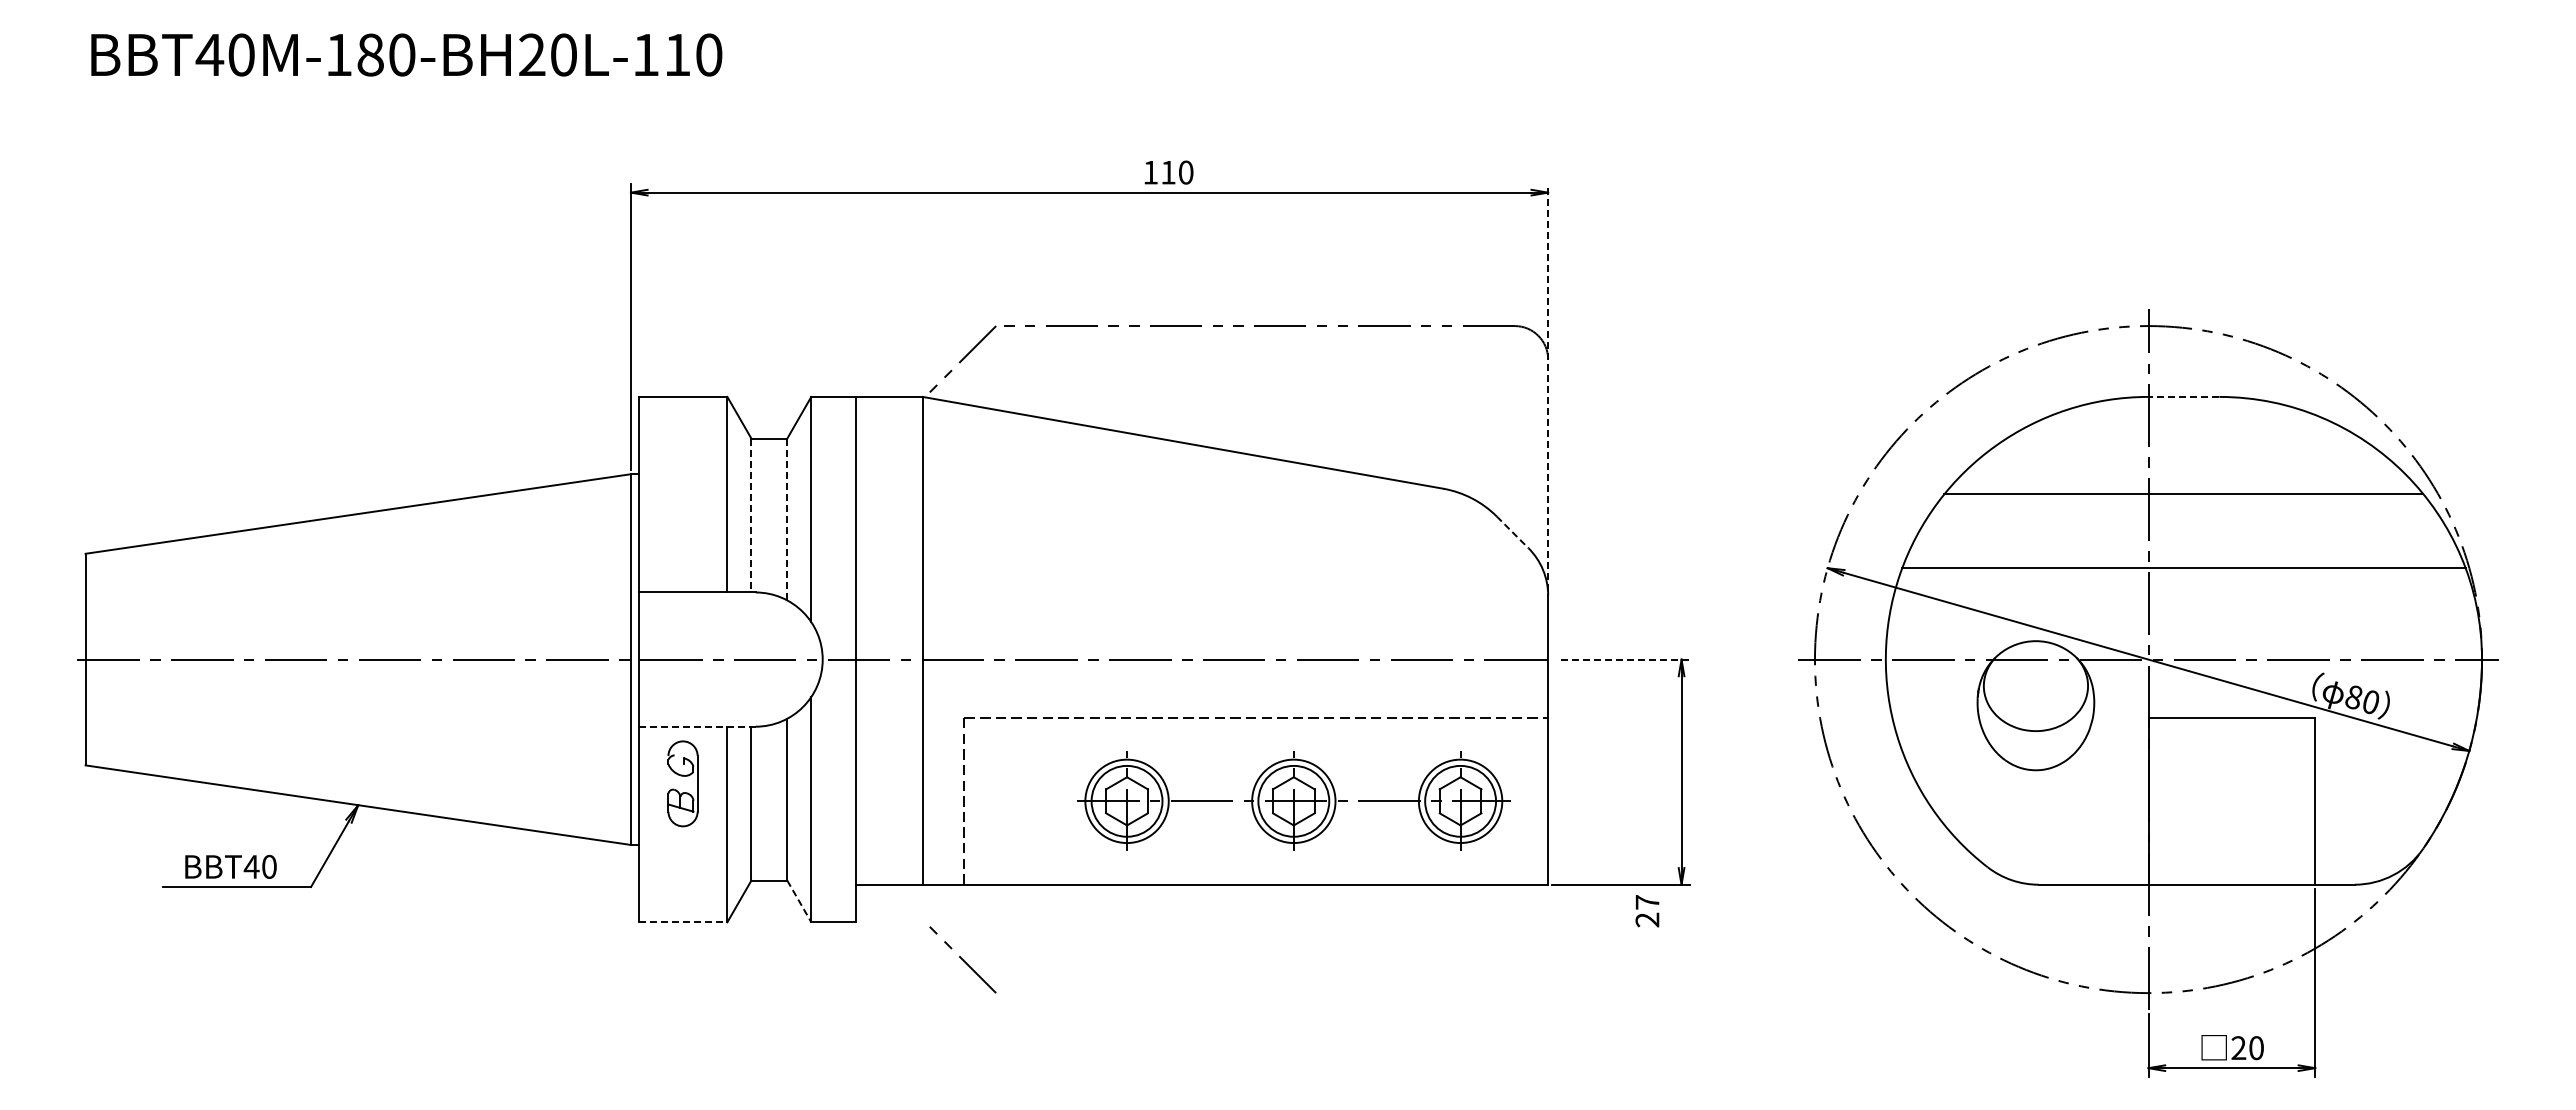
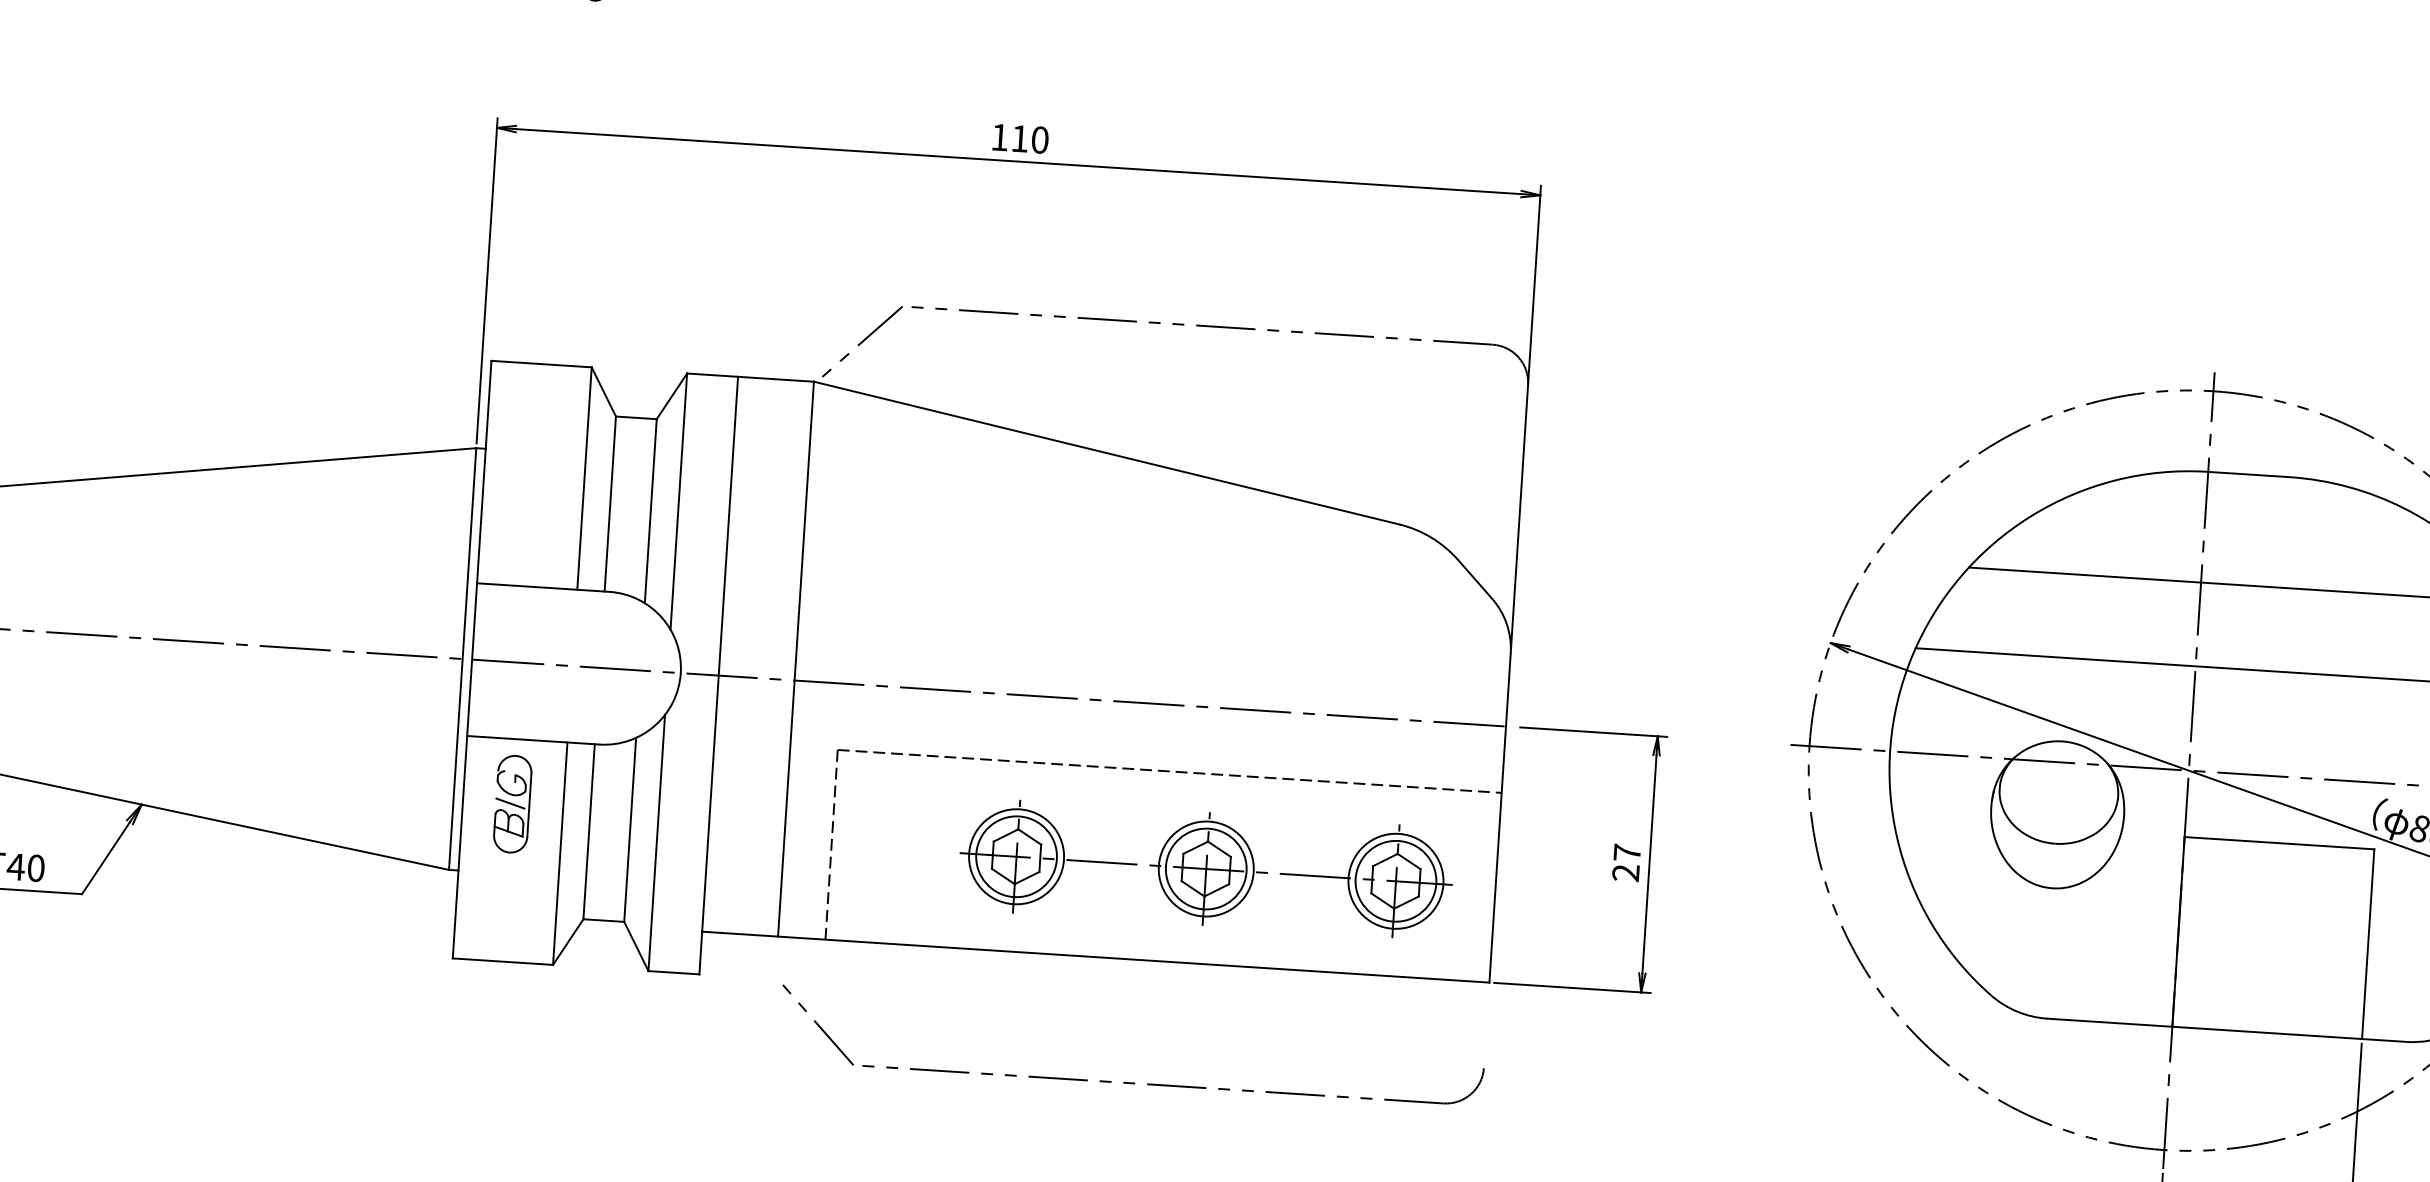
text: (1168, 172) -> (1020, 138), moved
line: (1548, 387) -> (1526, 417), dashed -> solid
line: (2183, 396) -> (2248, 473), dashed -> solid
line: (751, 515) -> (610, 503), dashed -> solid
line: (787, 519) -> (651, 511), dashed -> solid
line: (1512, 532) -> (1474, 579), dashed -> solid
line: (1625, 659) -> (1593, 732), dashed -> solid
line: (696, 726) -> (532, 739), dashed -> solid
line: (680, 783) -> (509, 803), added
line: (799, 901) -> (636, 946), dashed -> solid
text: (1647, 911) -> (1626, 863), moved
line: (683, 922) -> (503, 961), dashed -> solid
part: (1276, 992) -> (1172, 1085), added

